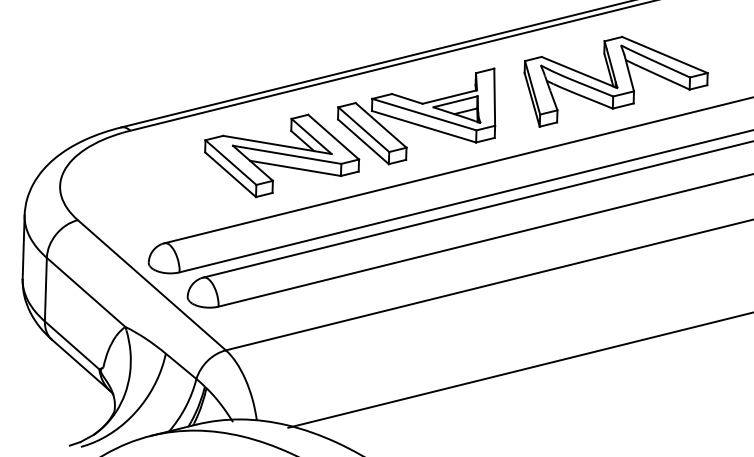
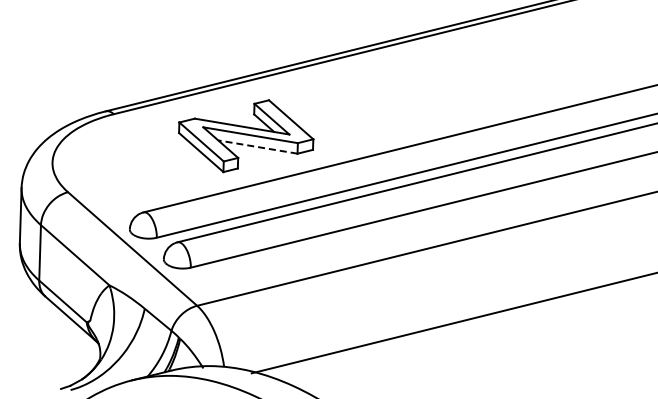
part: (615, 81) -> (537, 71), removed
part: (416, 116) -> (363, 101), removed
line: (295, 167) -> (257, 146), solid -> dashed

